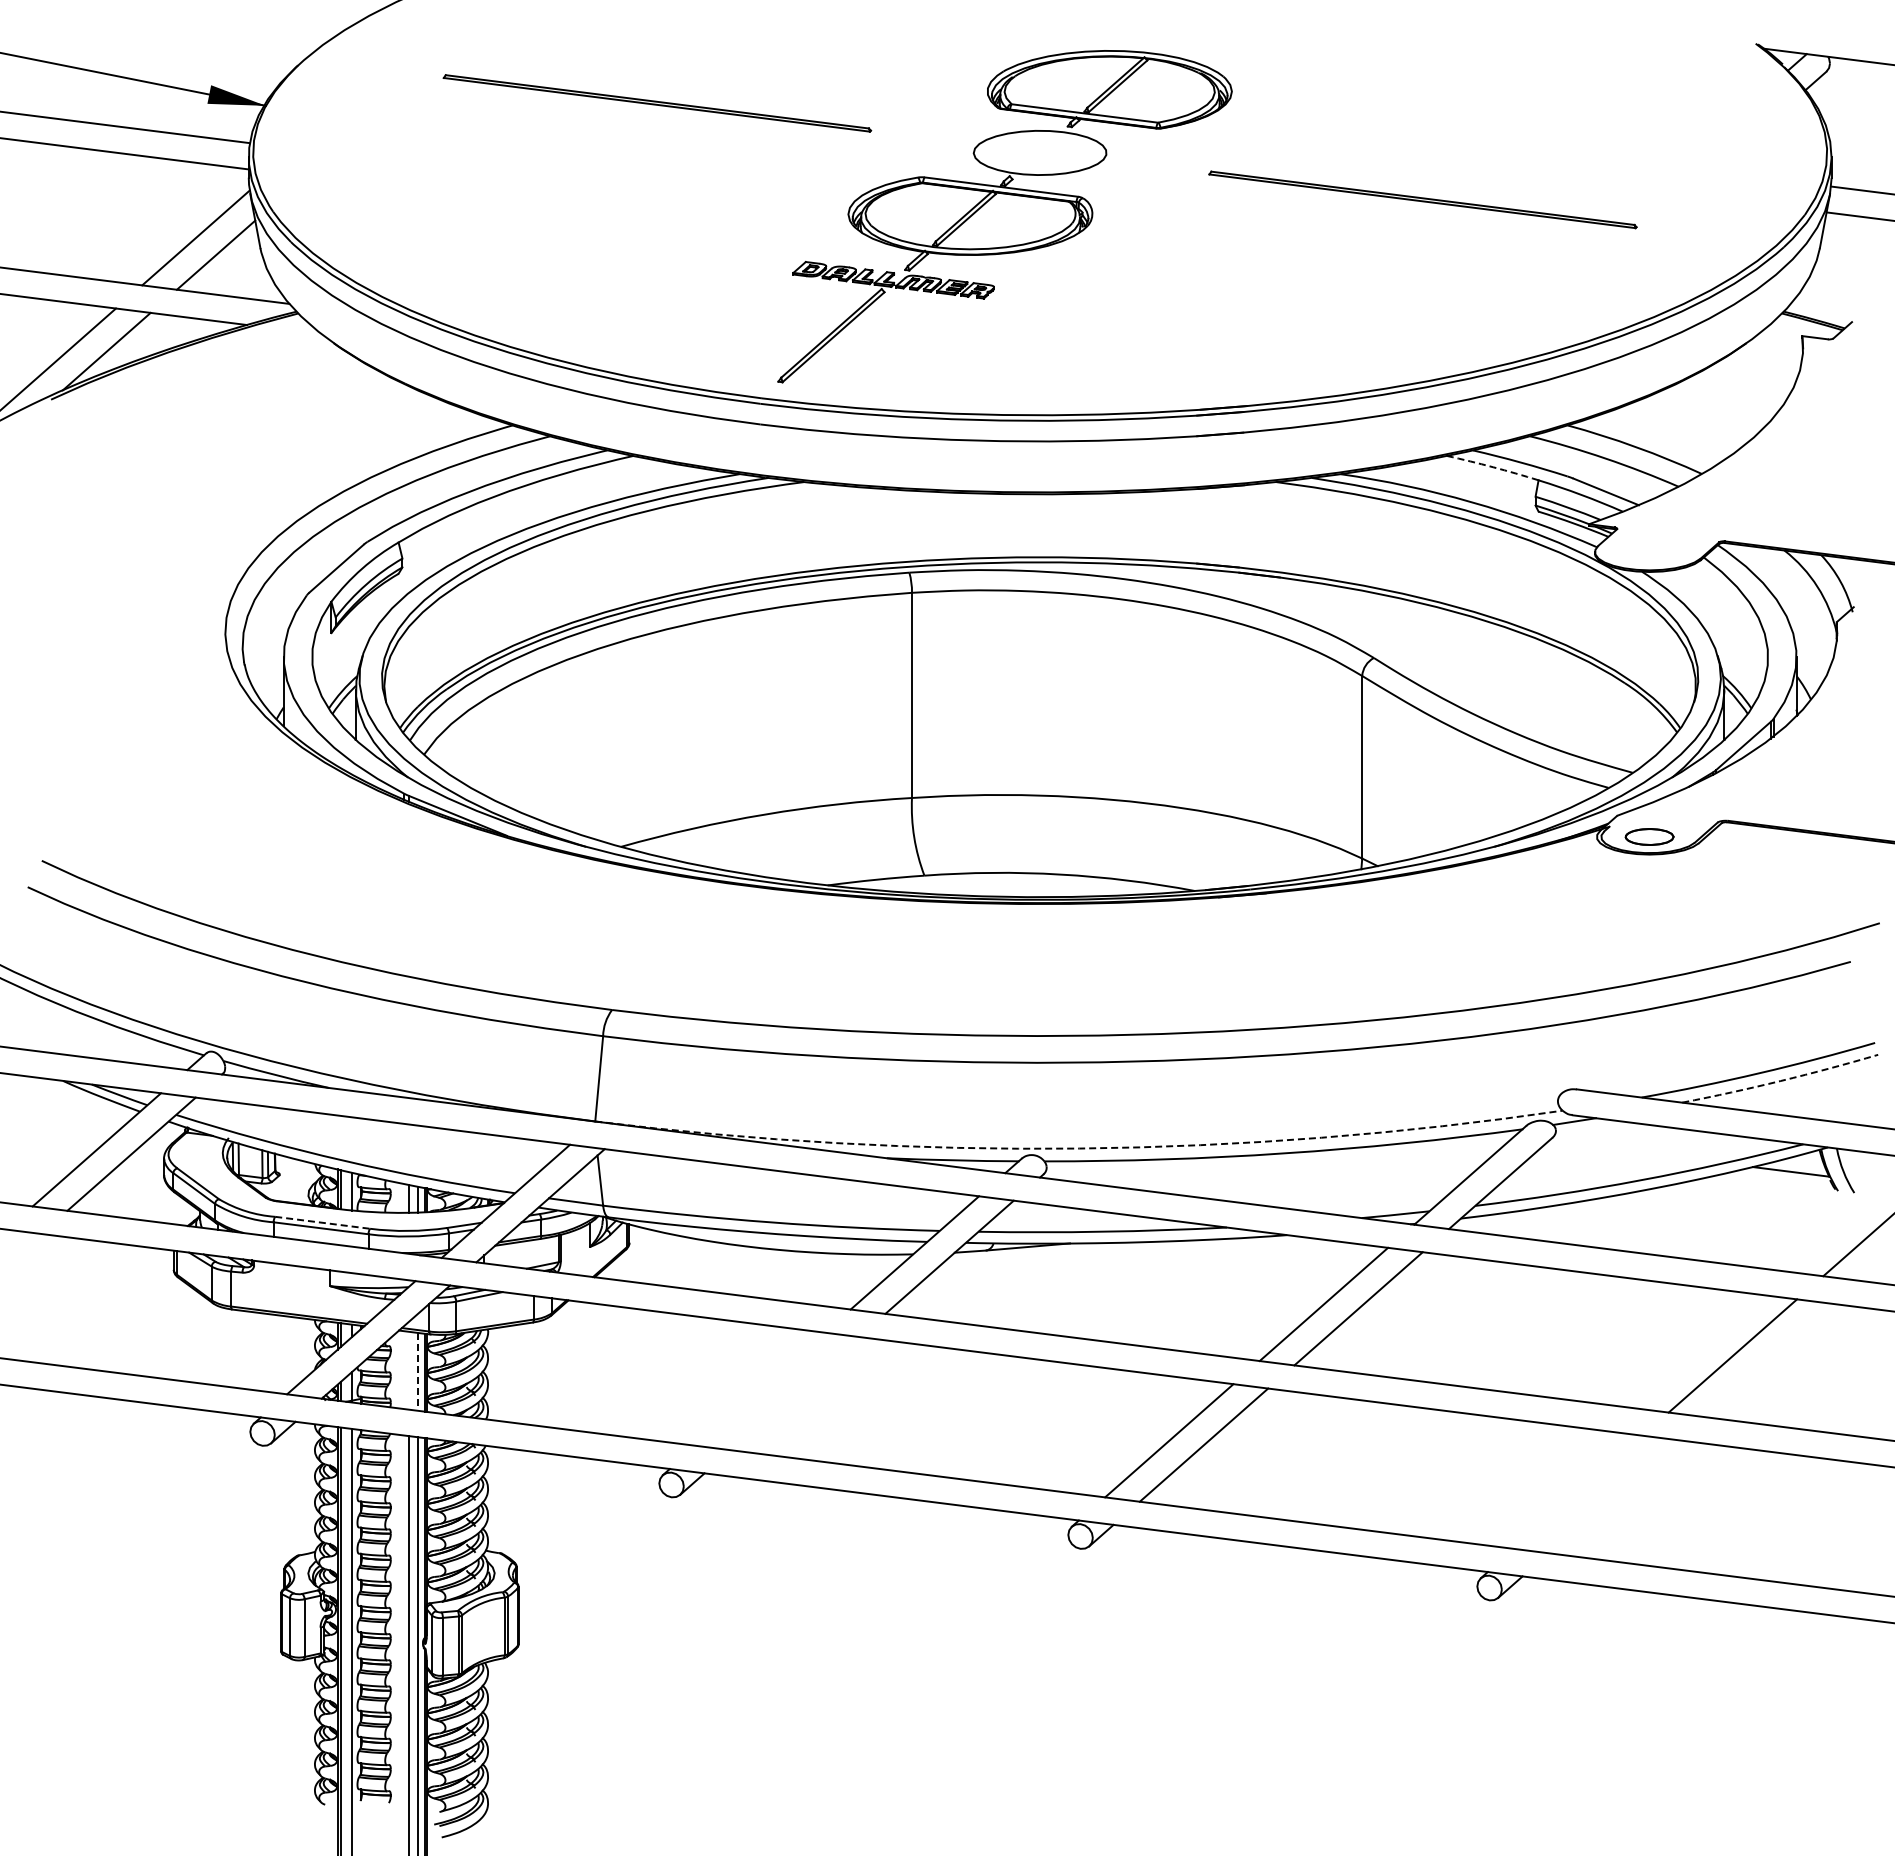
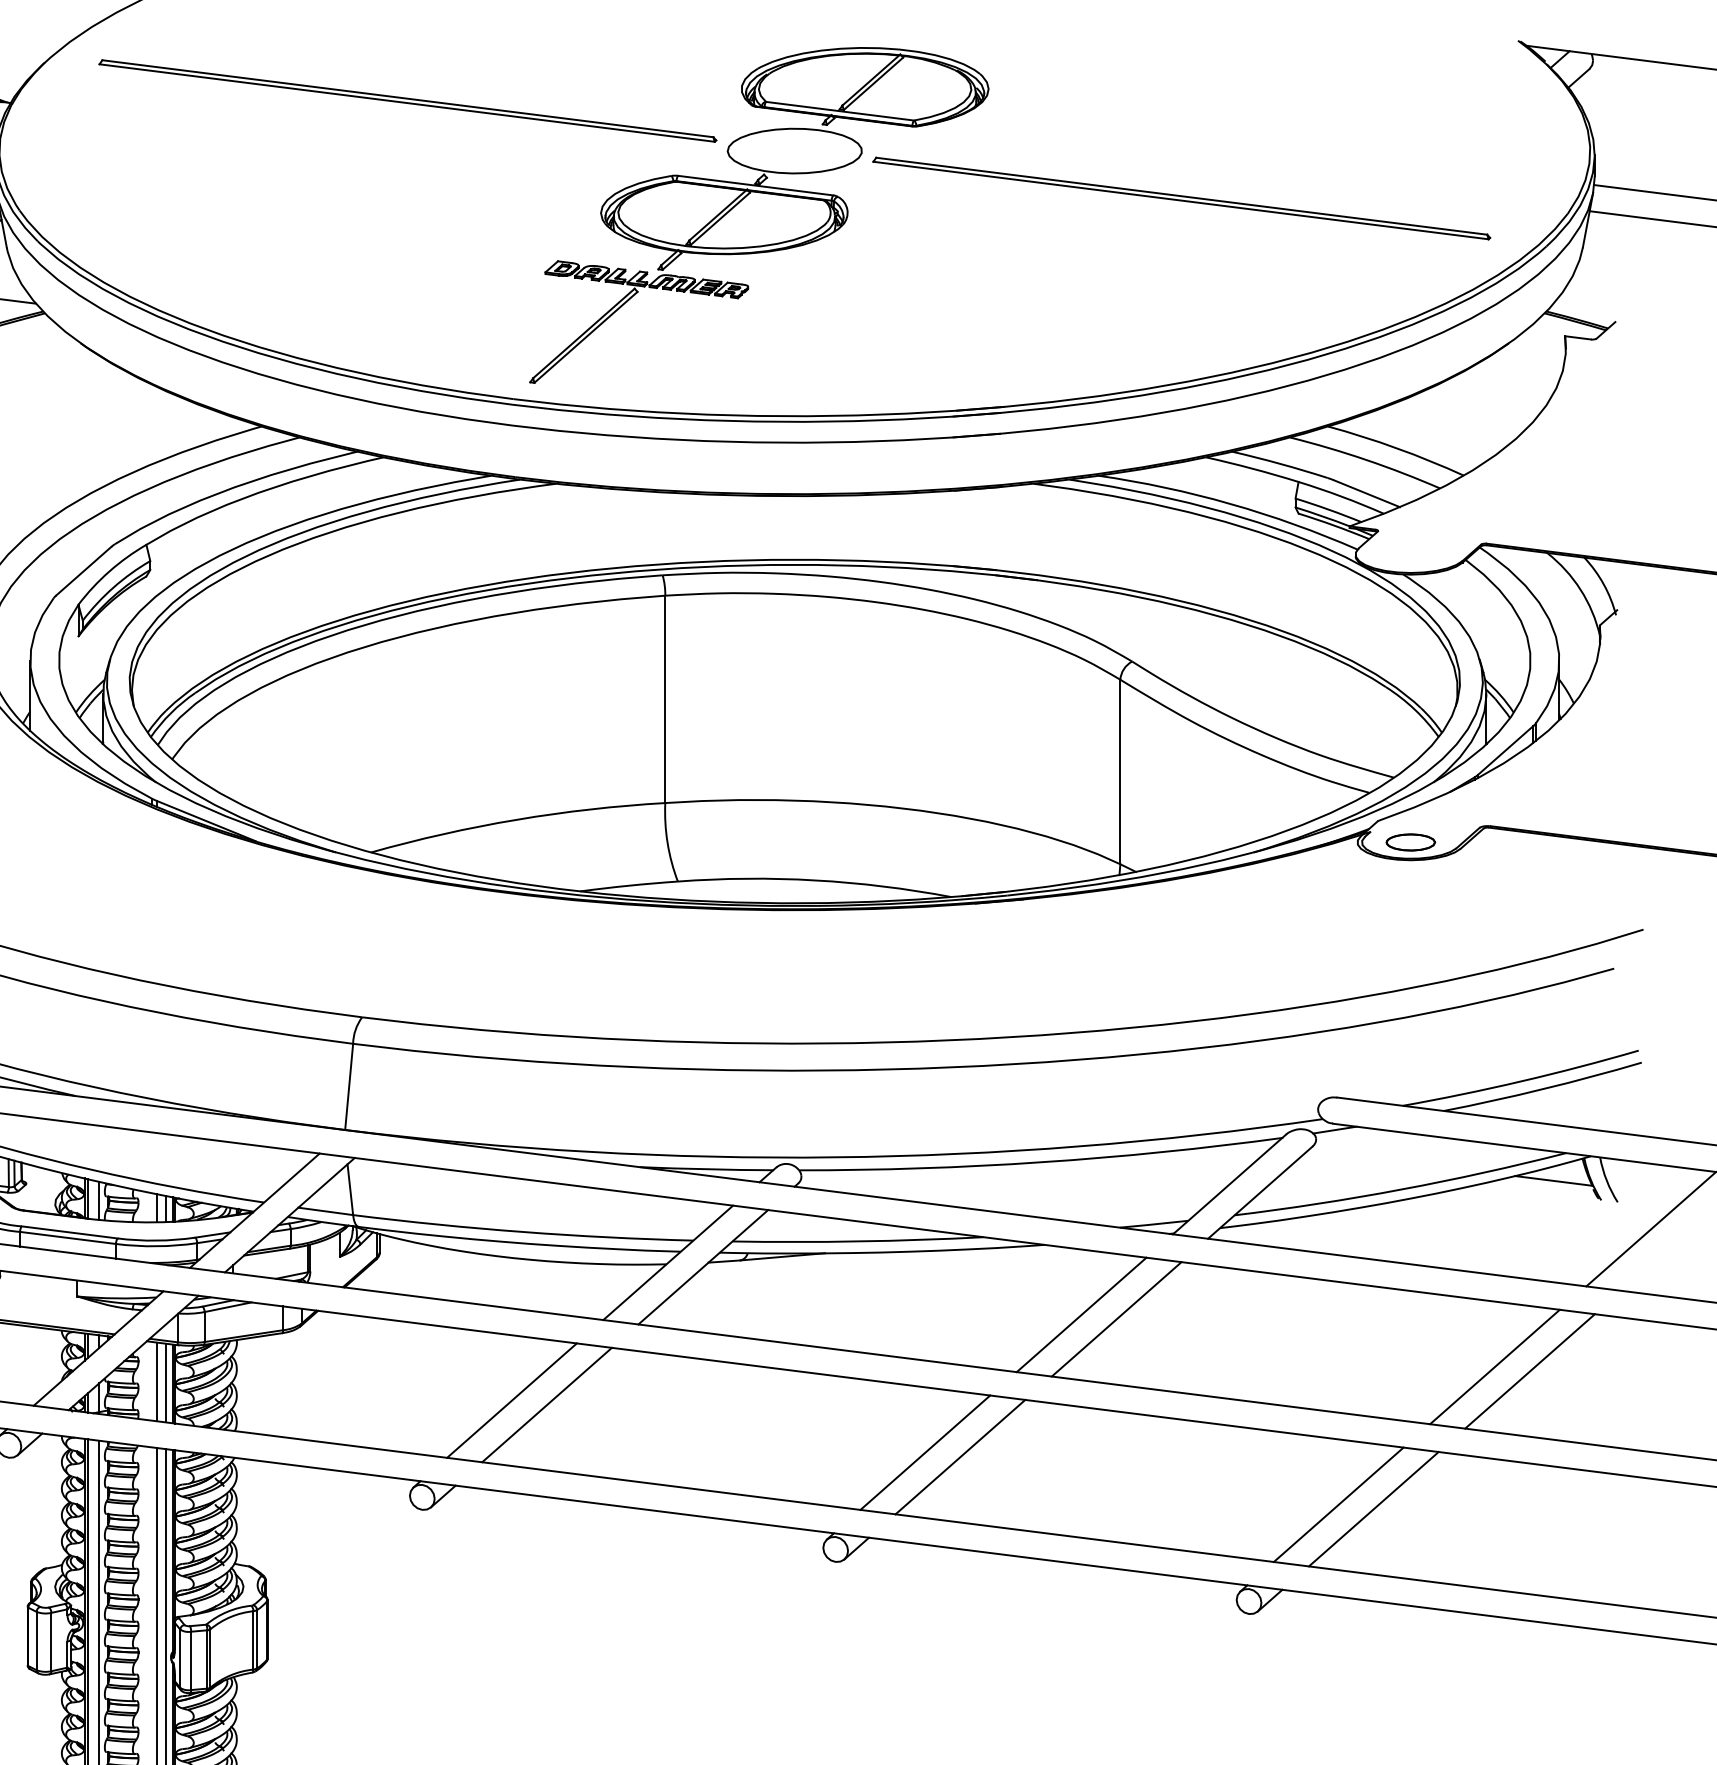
part: (657, 103) -> (408, 101), size x1.43
part: (1422, 199) -> (1181, 198), size x1.43
arc: (1493, 467) -> (1253, 469), dashed -> solid
arc: (1780, 1081) -> (1543, 1089), dashed -> solid
arc: (1079, 1148) -> (834, 1157), dashed -> solid
line: (322, 1222) -> (69, 1232), dashed -> solid
line: (1767, 1359) -> (1529, 1370), added
line: (409, 1370) -> (157, 1381), added
line: (418, 1371) -> (166, 1382), dashed -> solid
line: (760, 1388) -> (512, 1399), added
line: (794, 1393) -> (546, 1404), added
line: (1578, 1491) -> (1338, 1503), added
line: (1612, 1496) -> (1373, 1509), added

